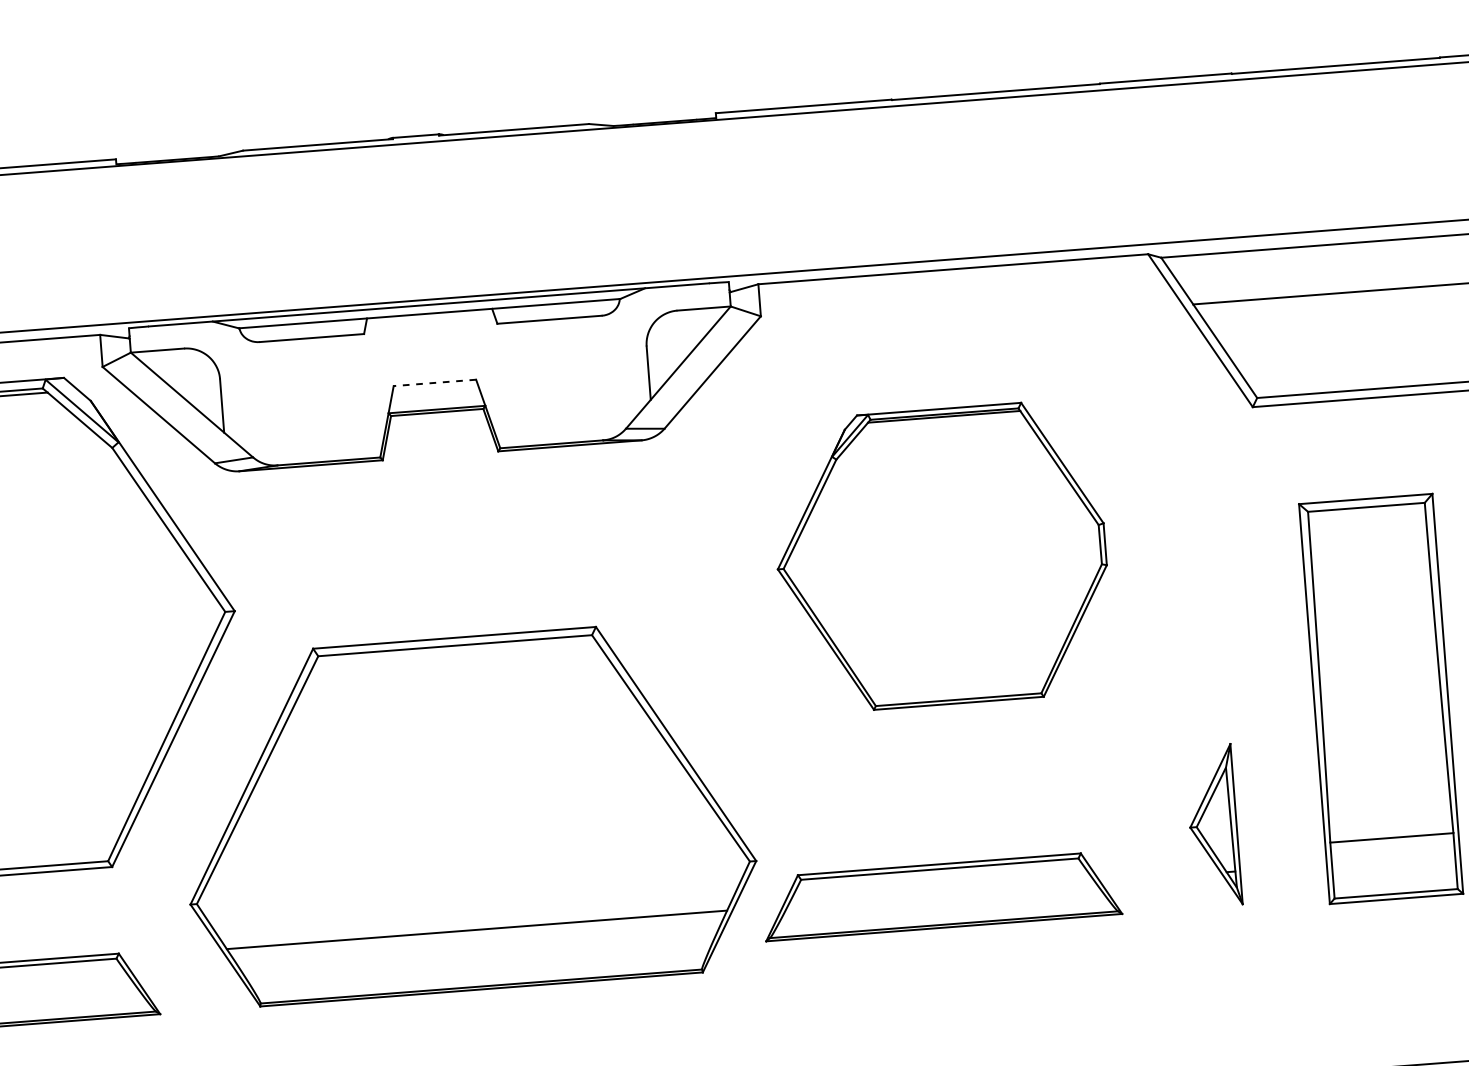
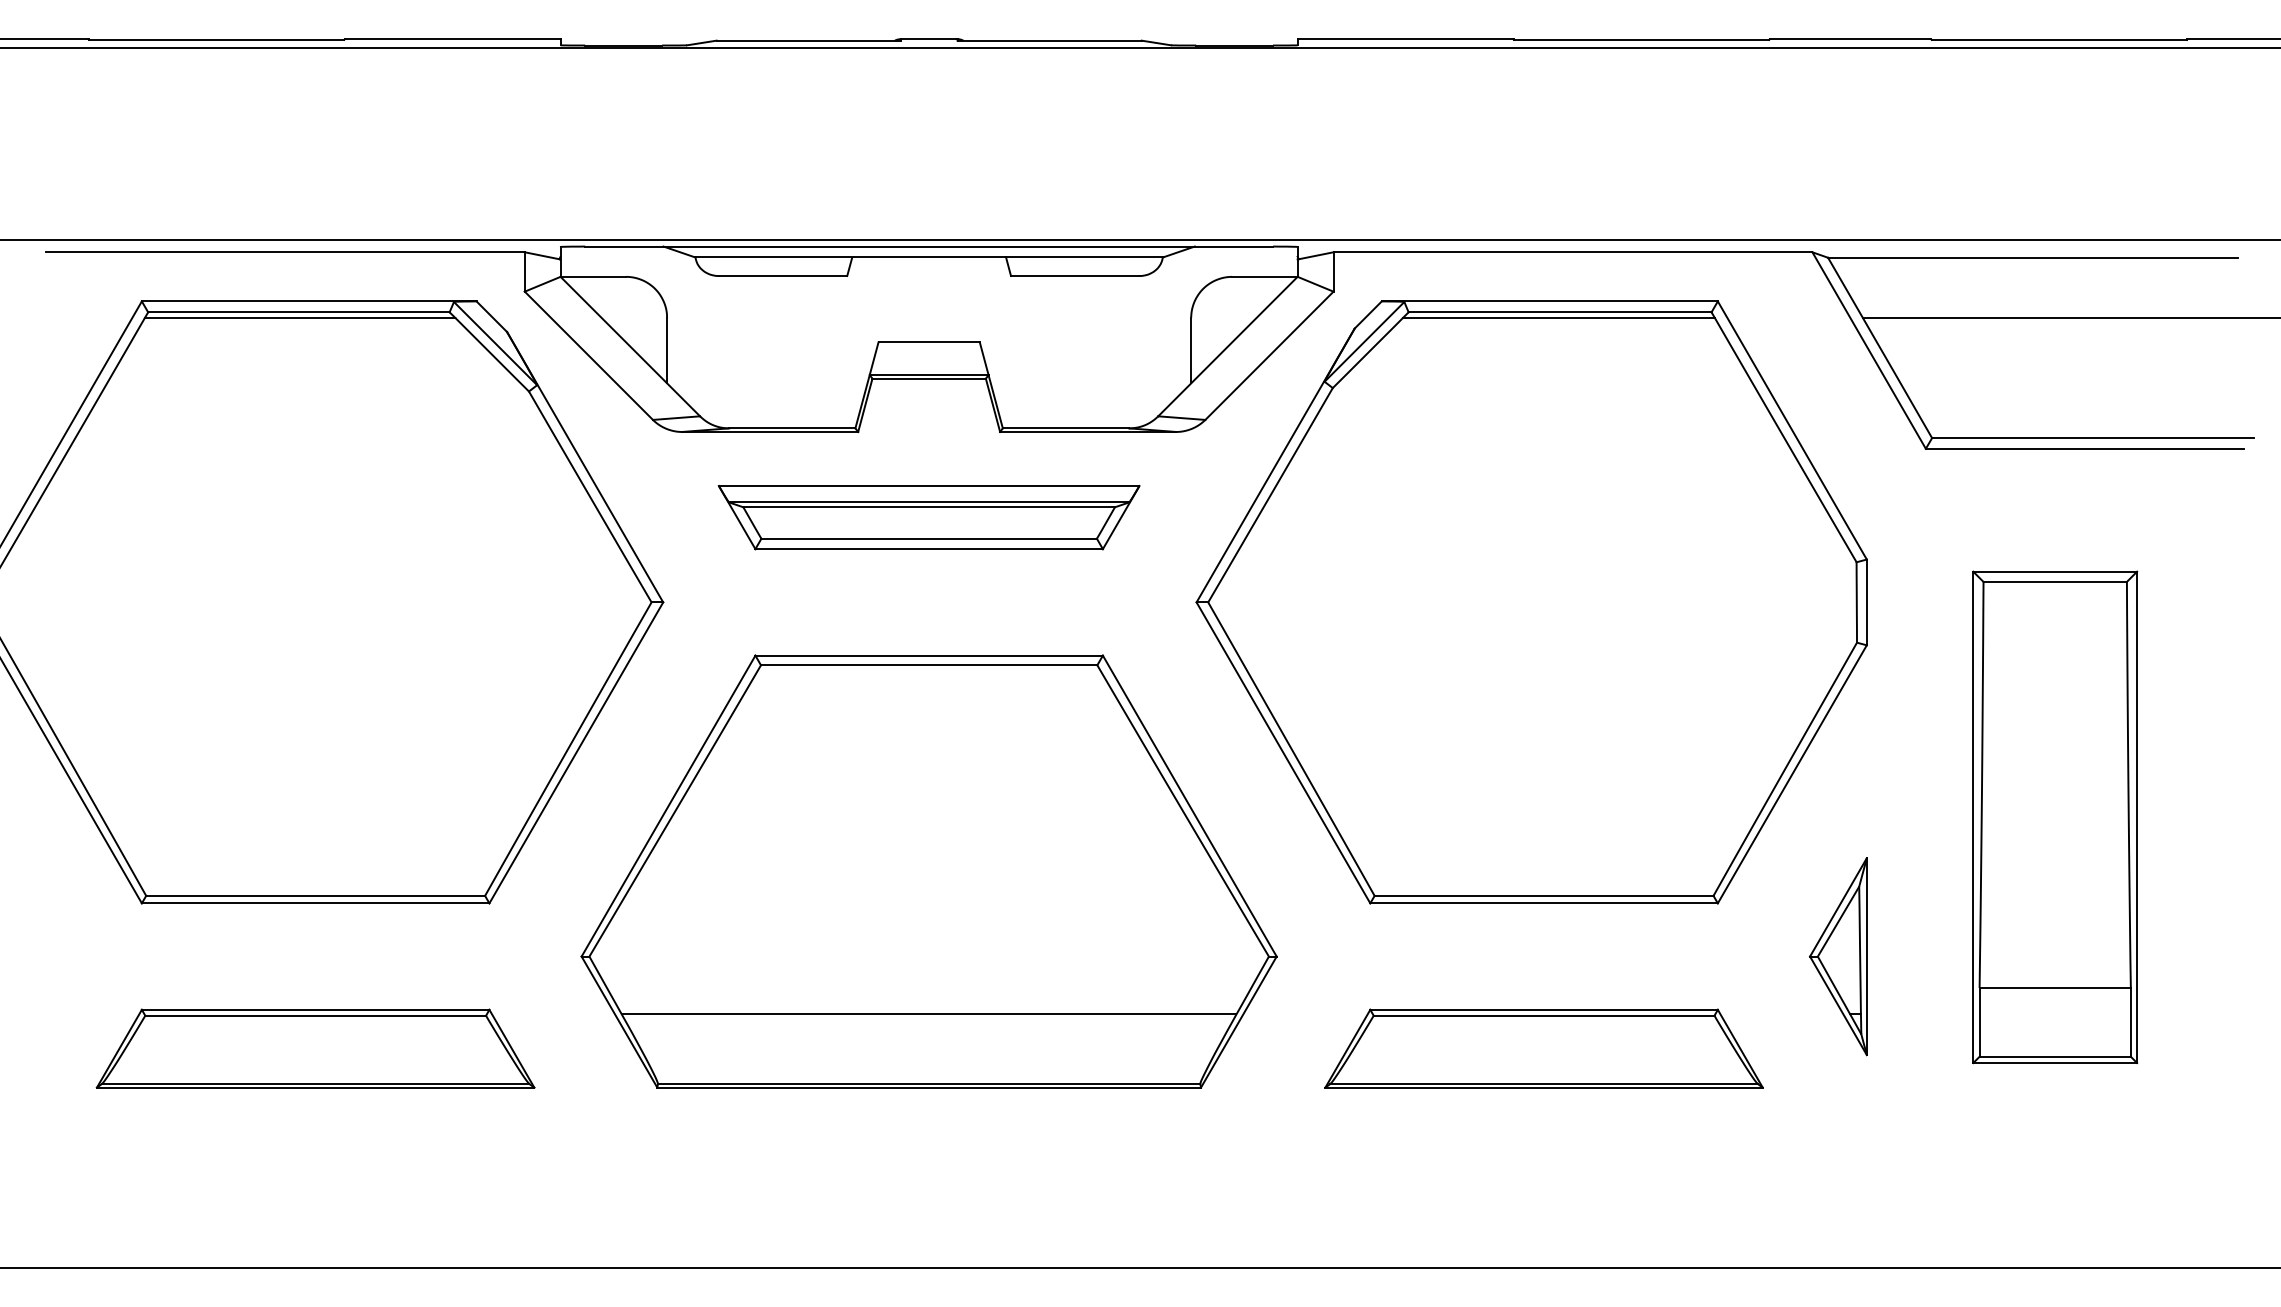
line: (435, 382) -> (929, 342), dashed -> solid
part: (445, 525) -> (928, 517), added
part: (941, 556) -> (1531, 602), size x1.67
part: (941, 895) -> (1543, 1048), moved

